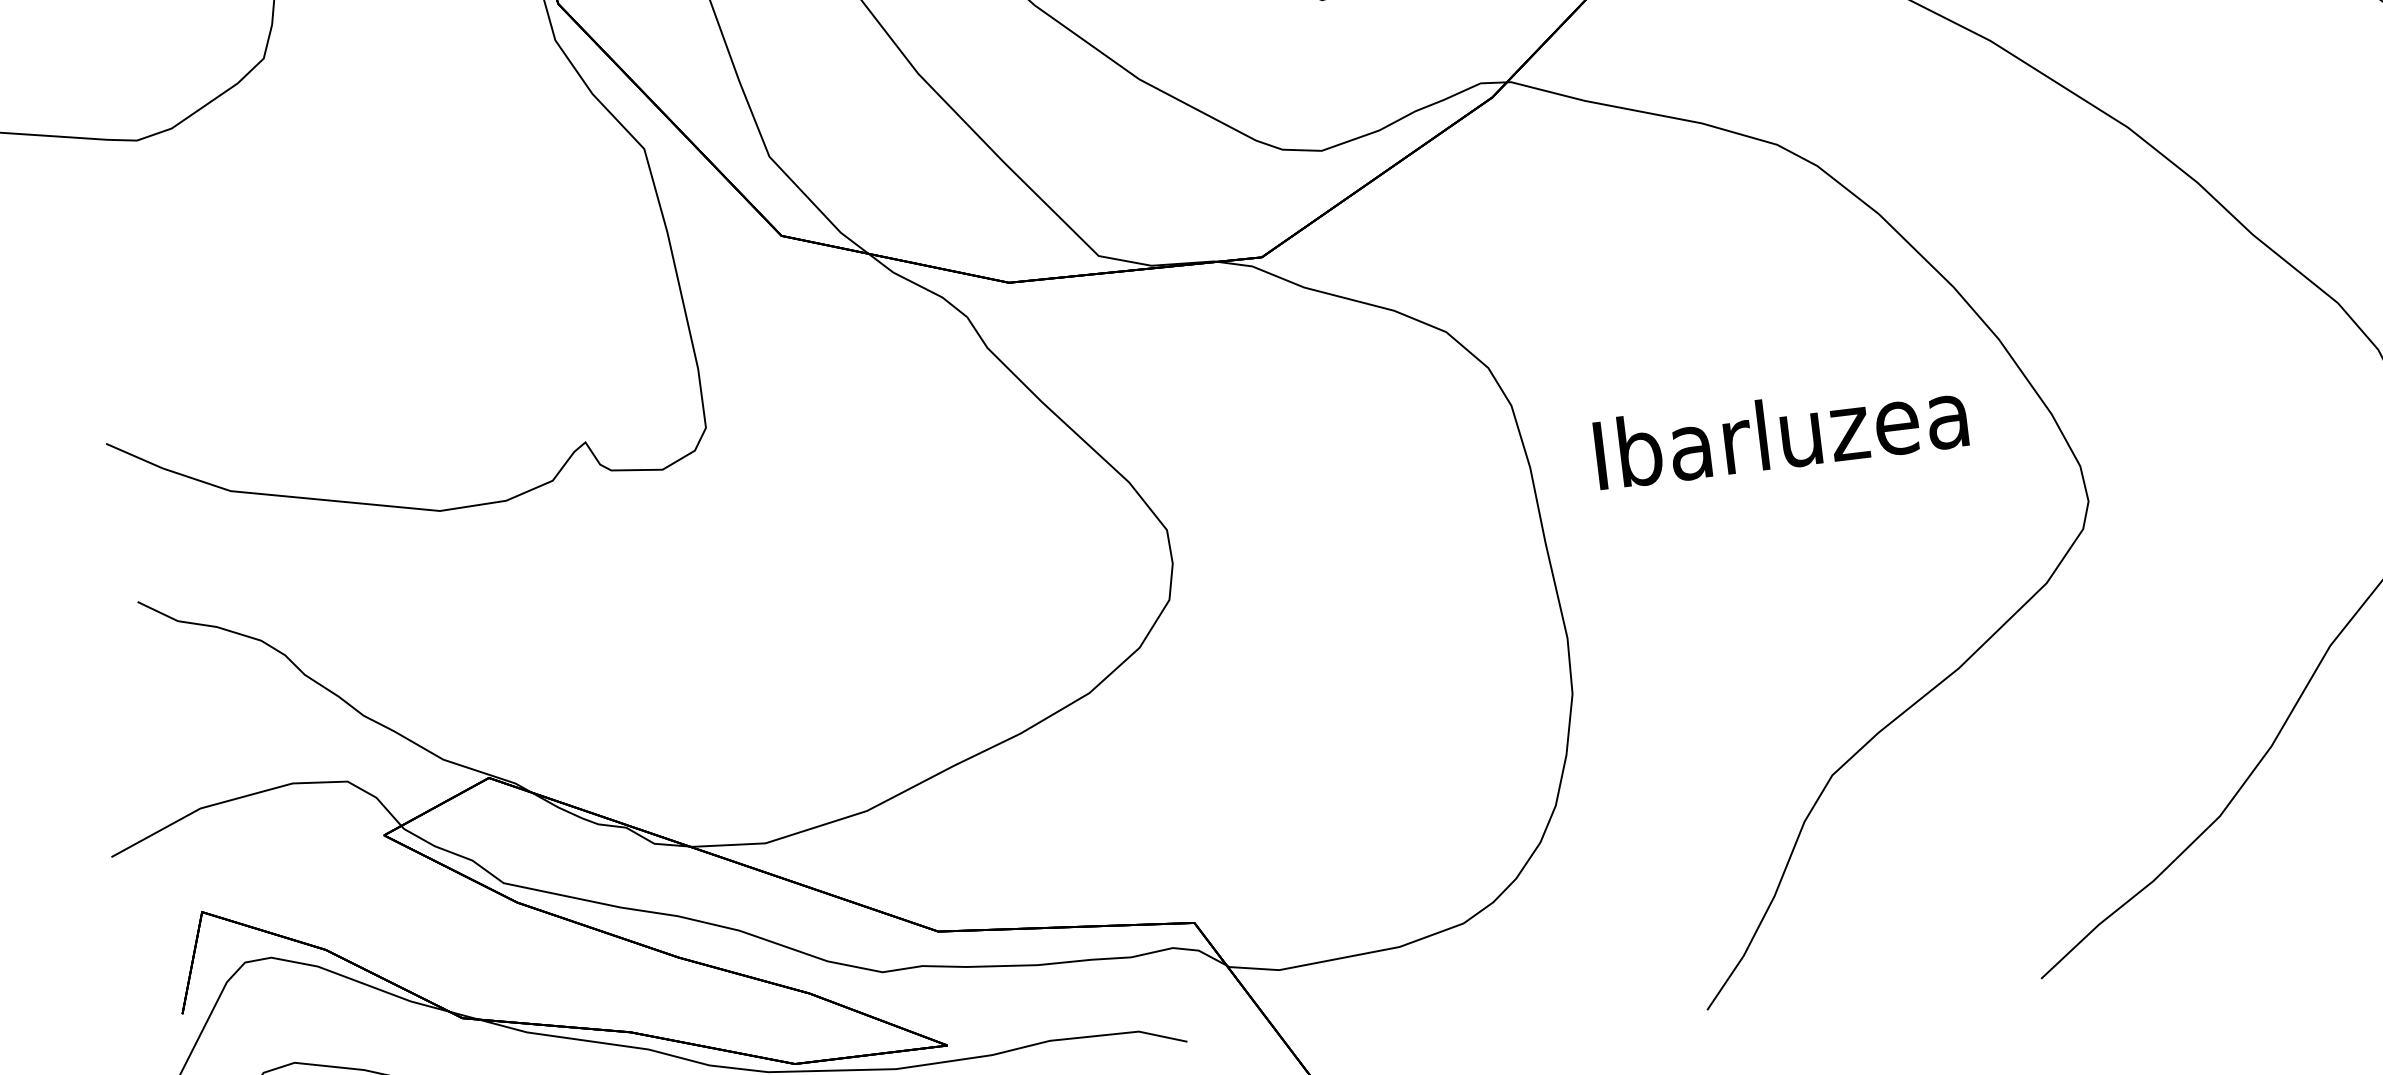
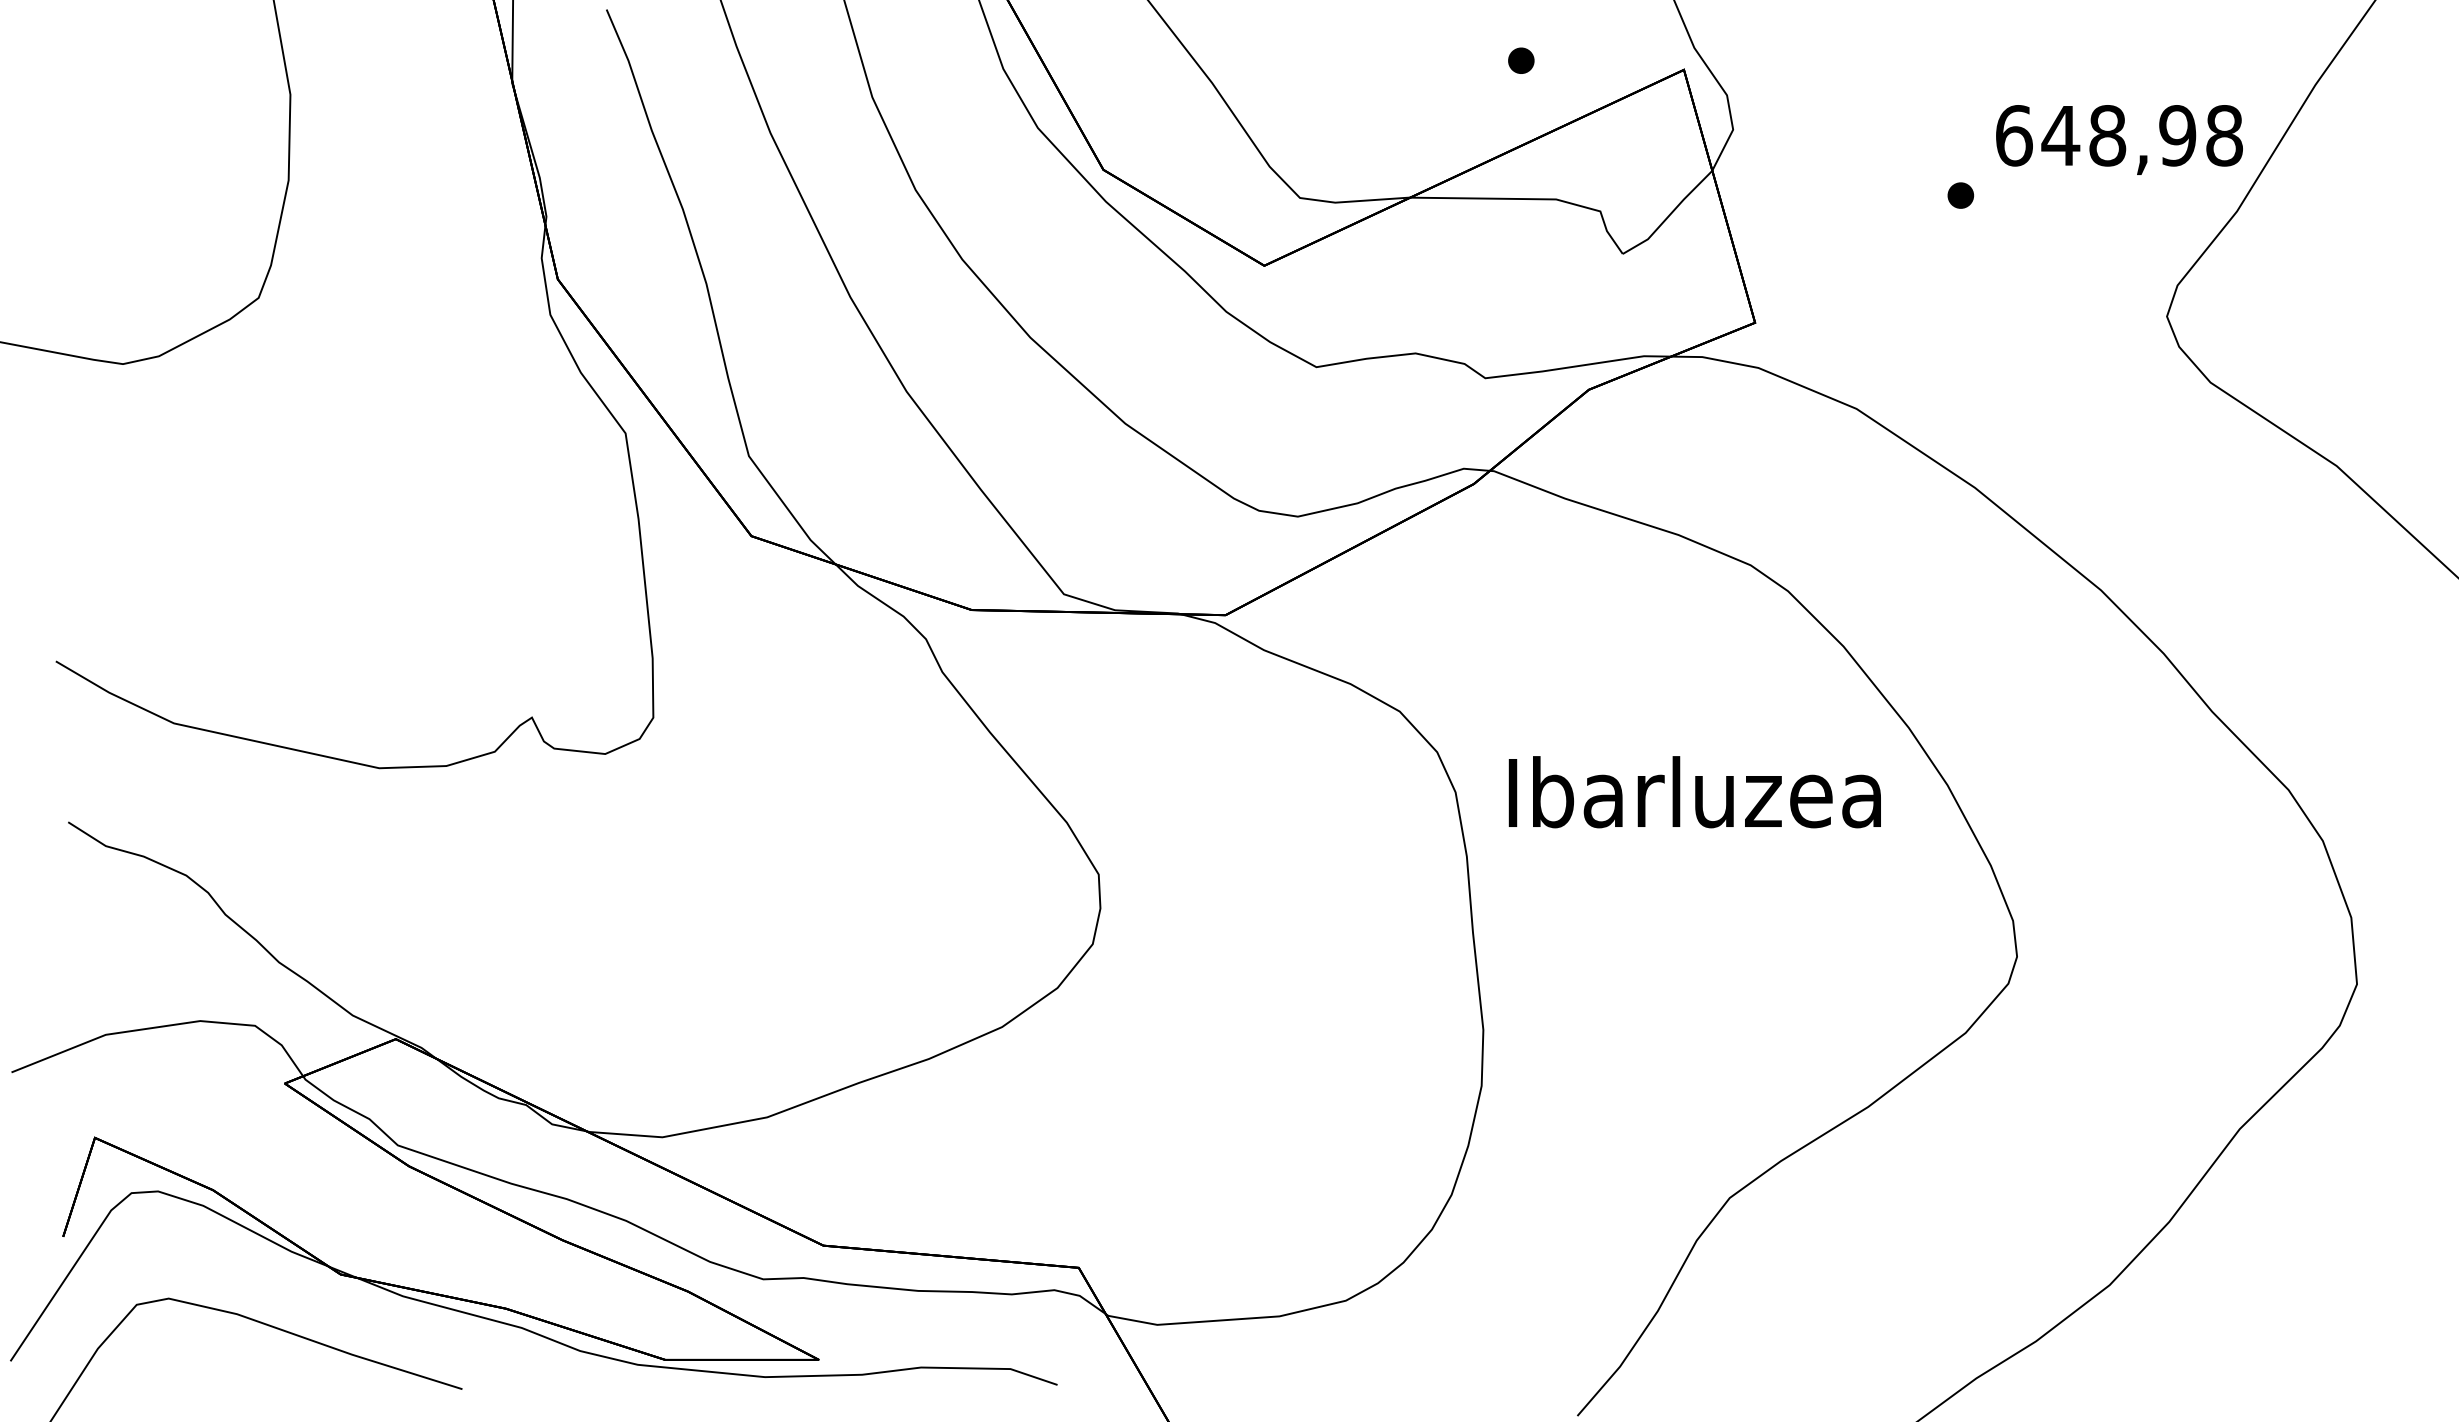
text: (1780, 433) -> (1694, 792), moved

